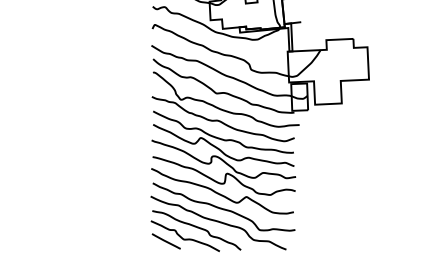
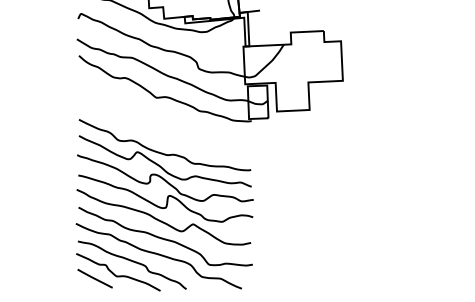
part: (225, 106) -> (167, 113), removed

